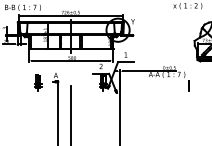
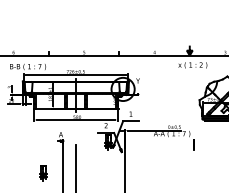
part: (38, 83) -> (43, 173), moved

